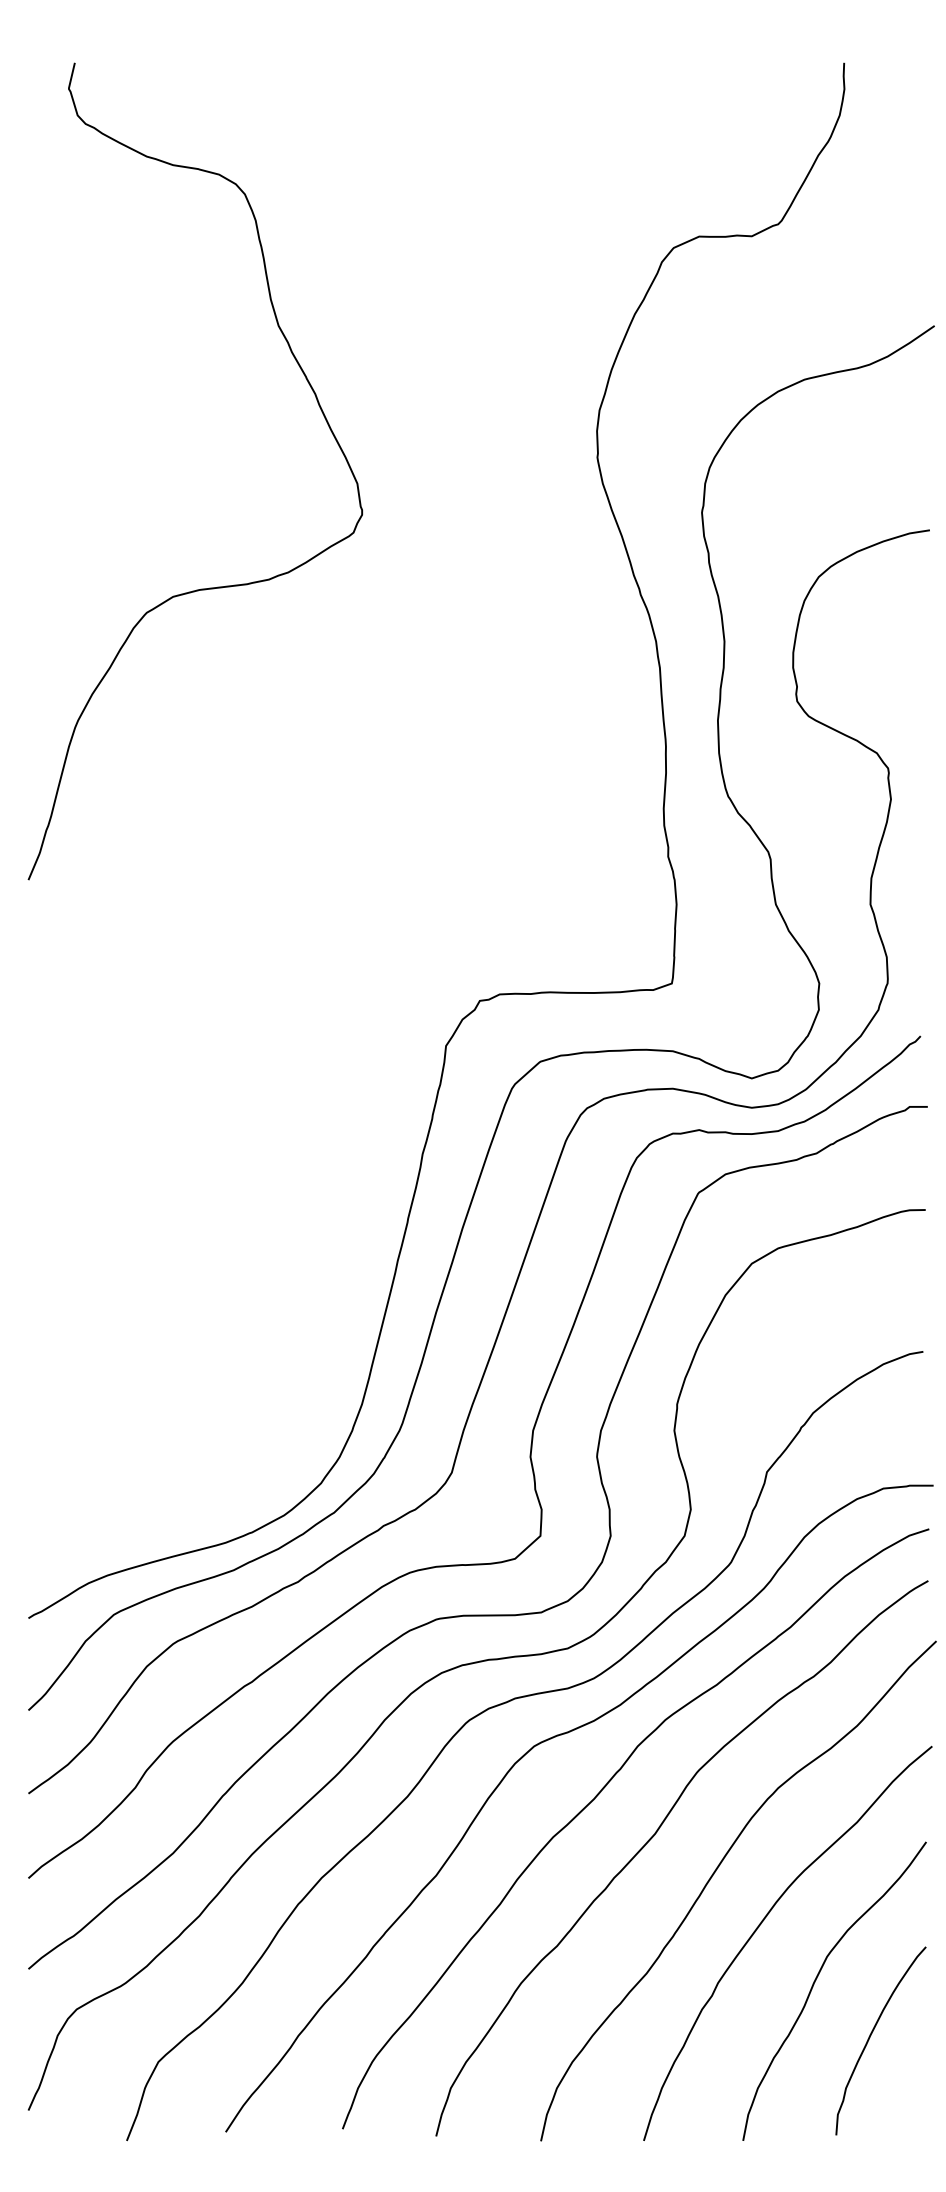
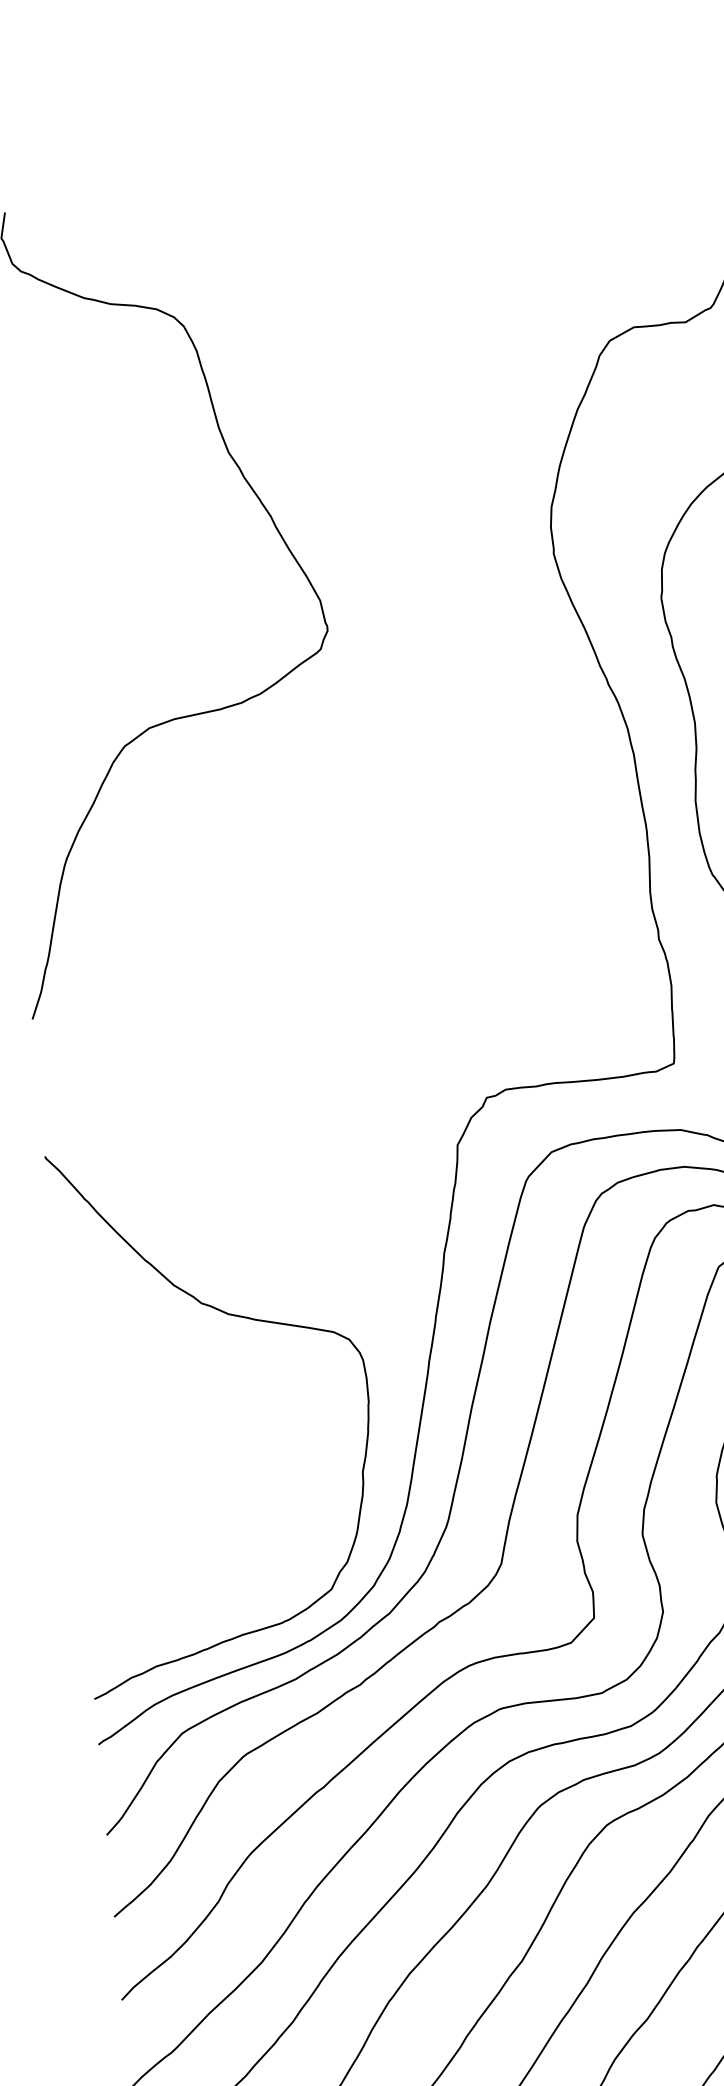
curve: (204, 1198) -> (233, 1316), added

